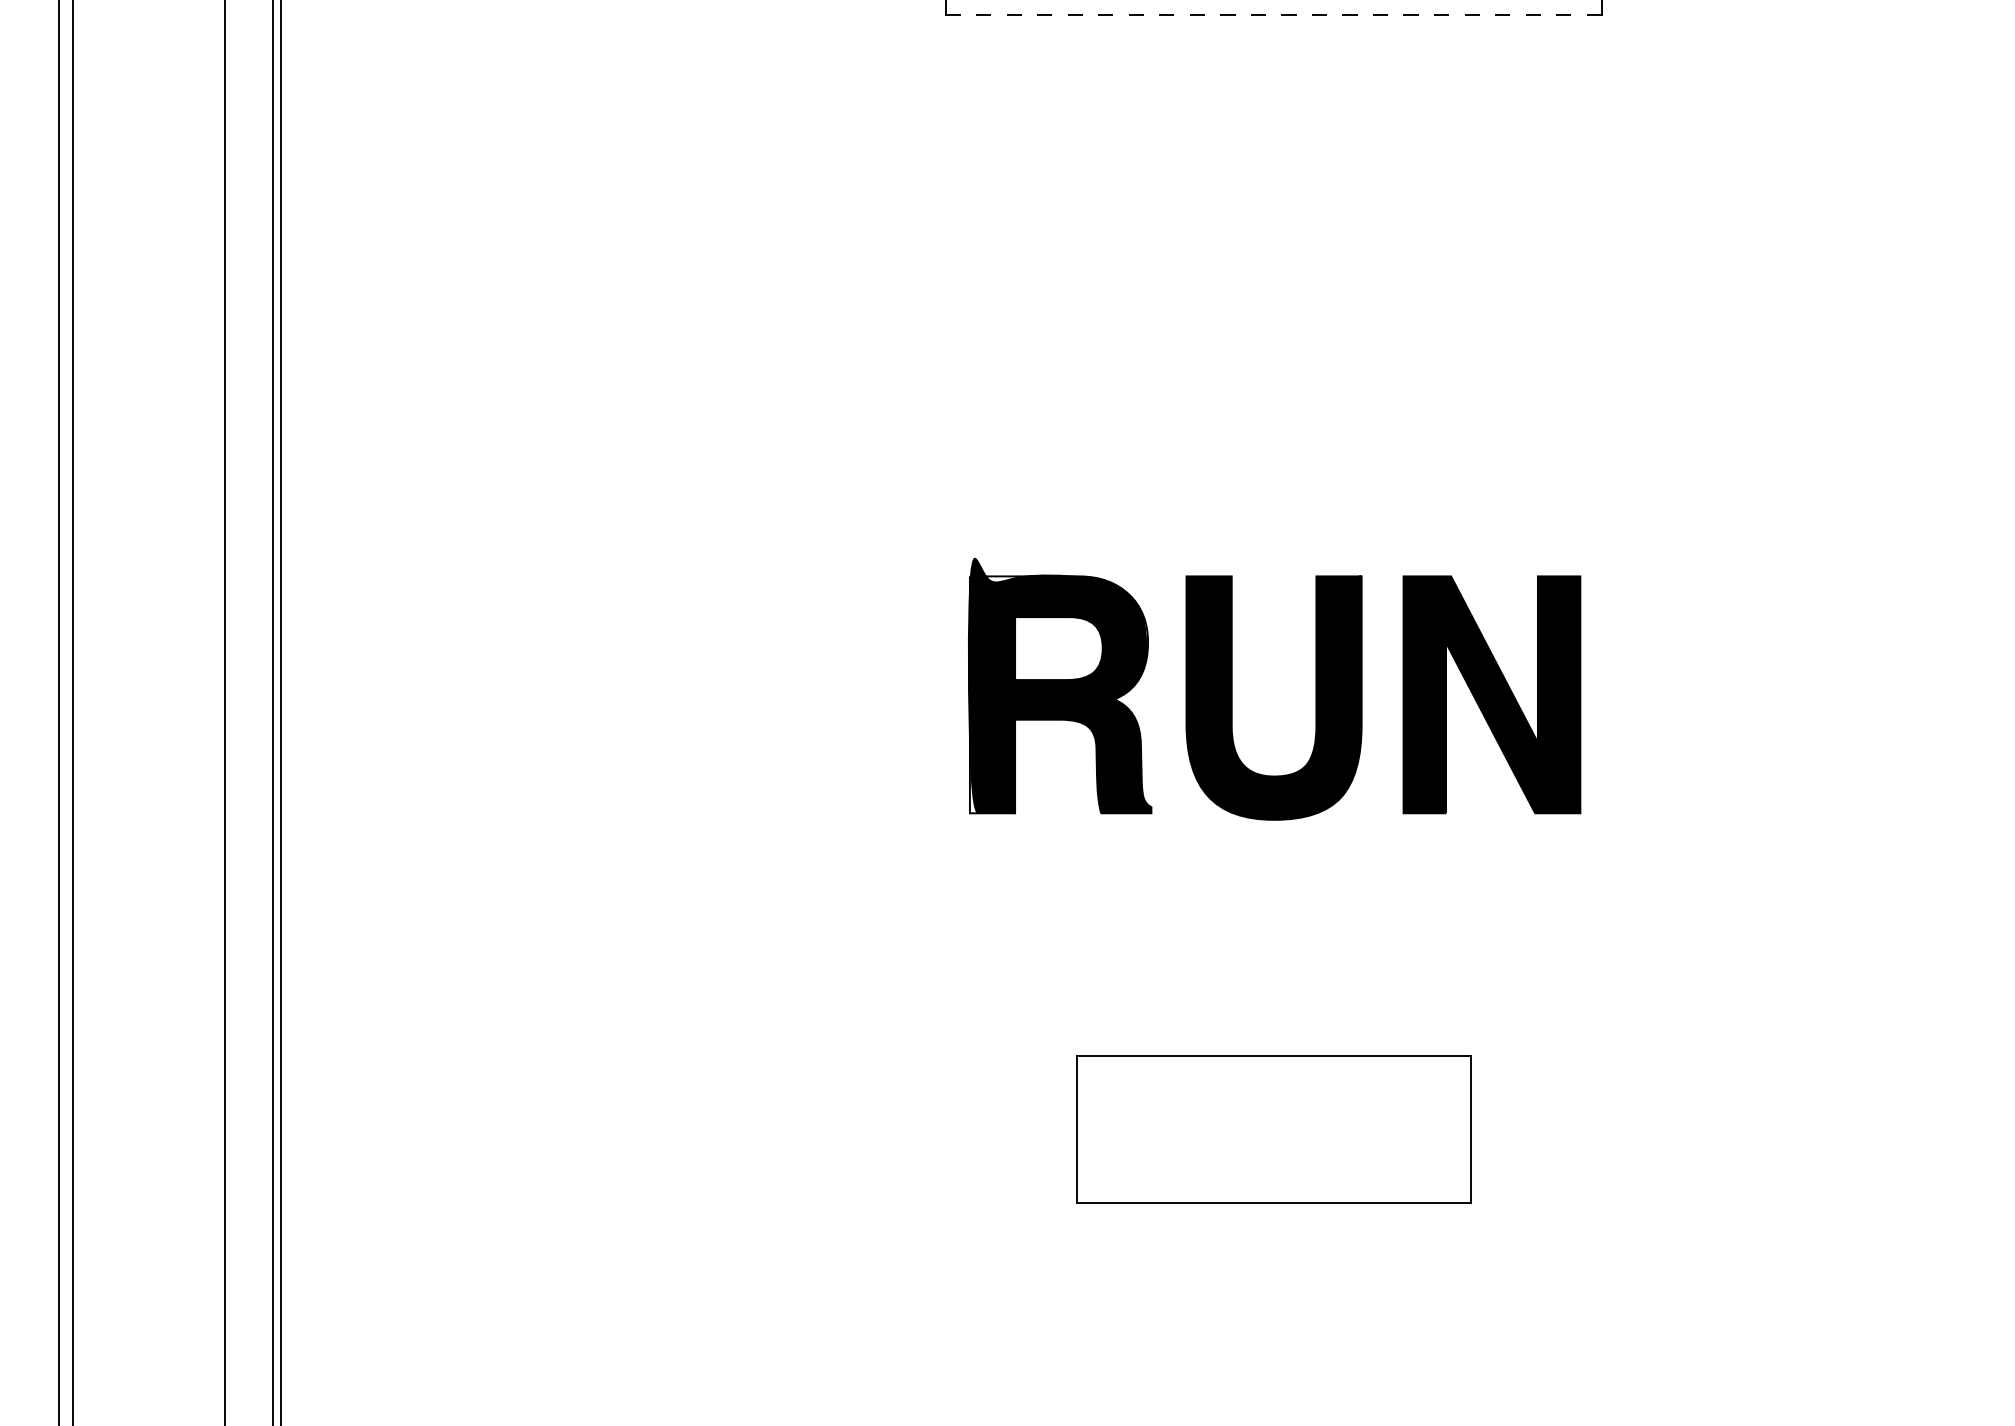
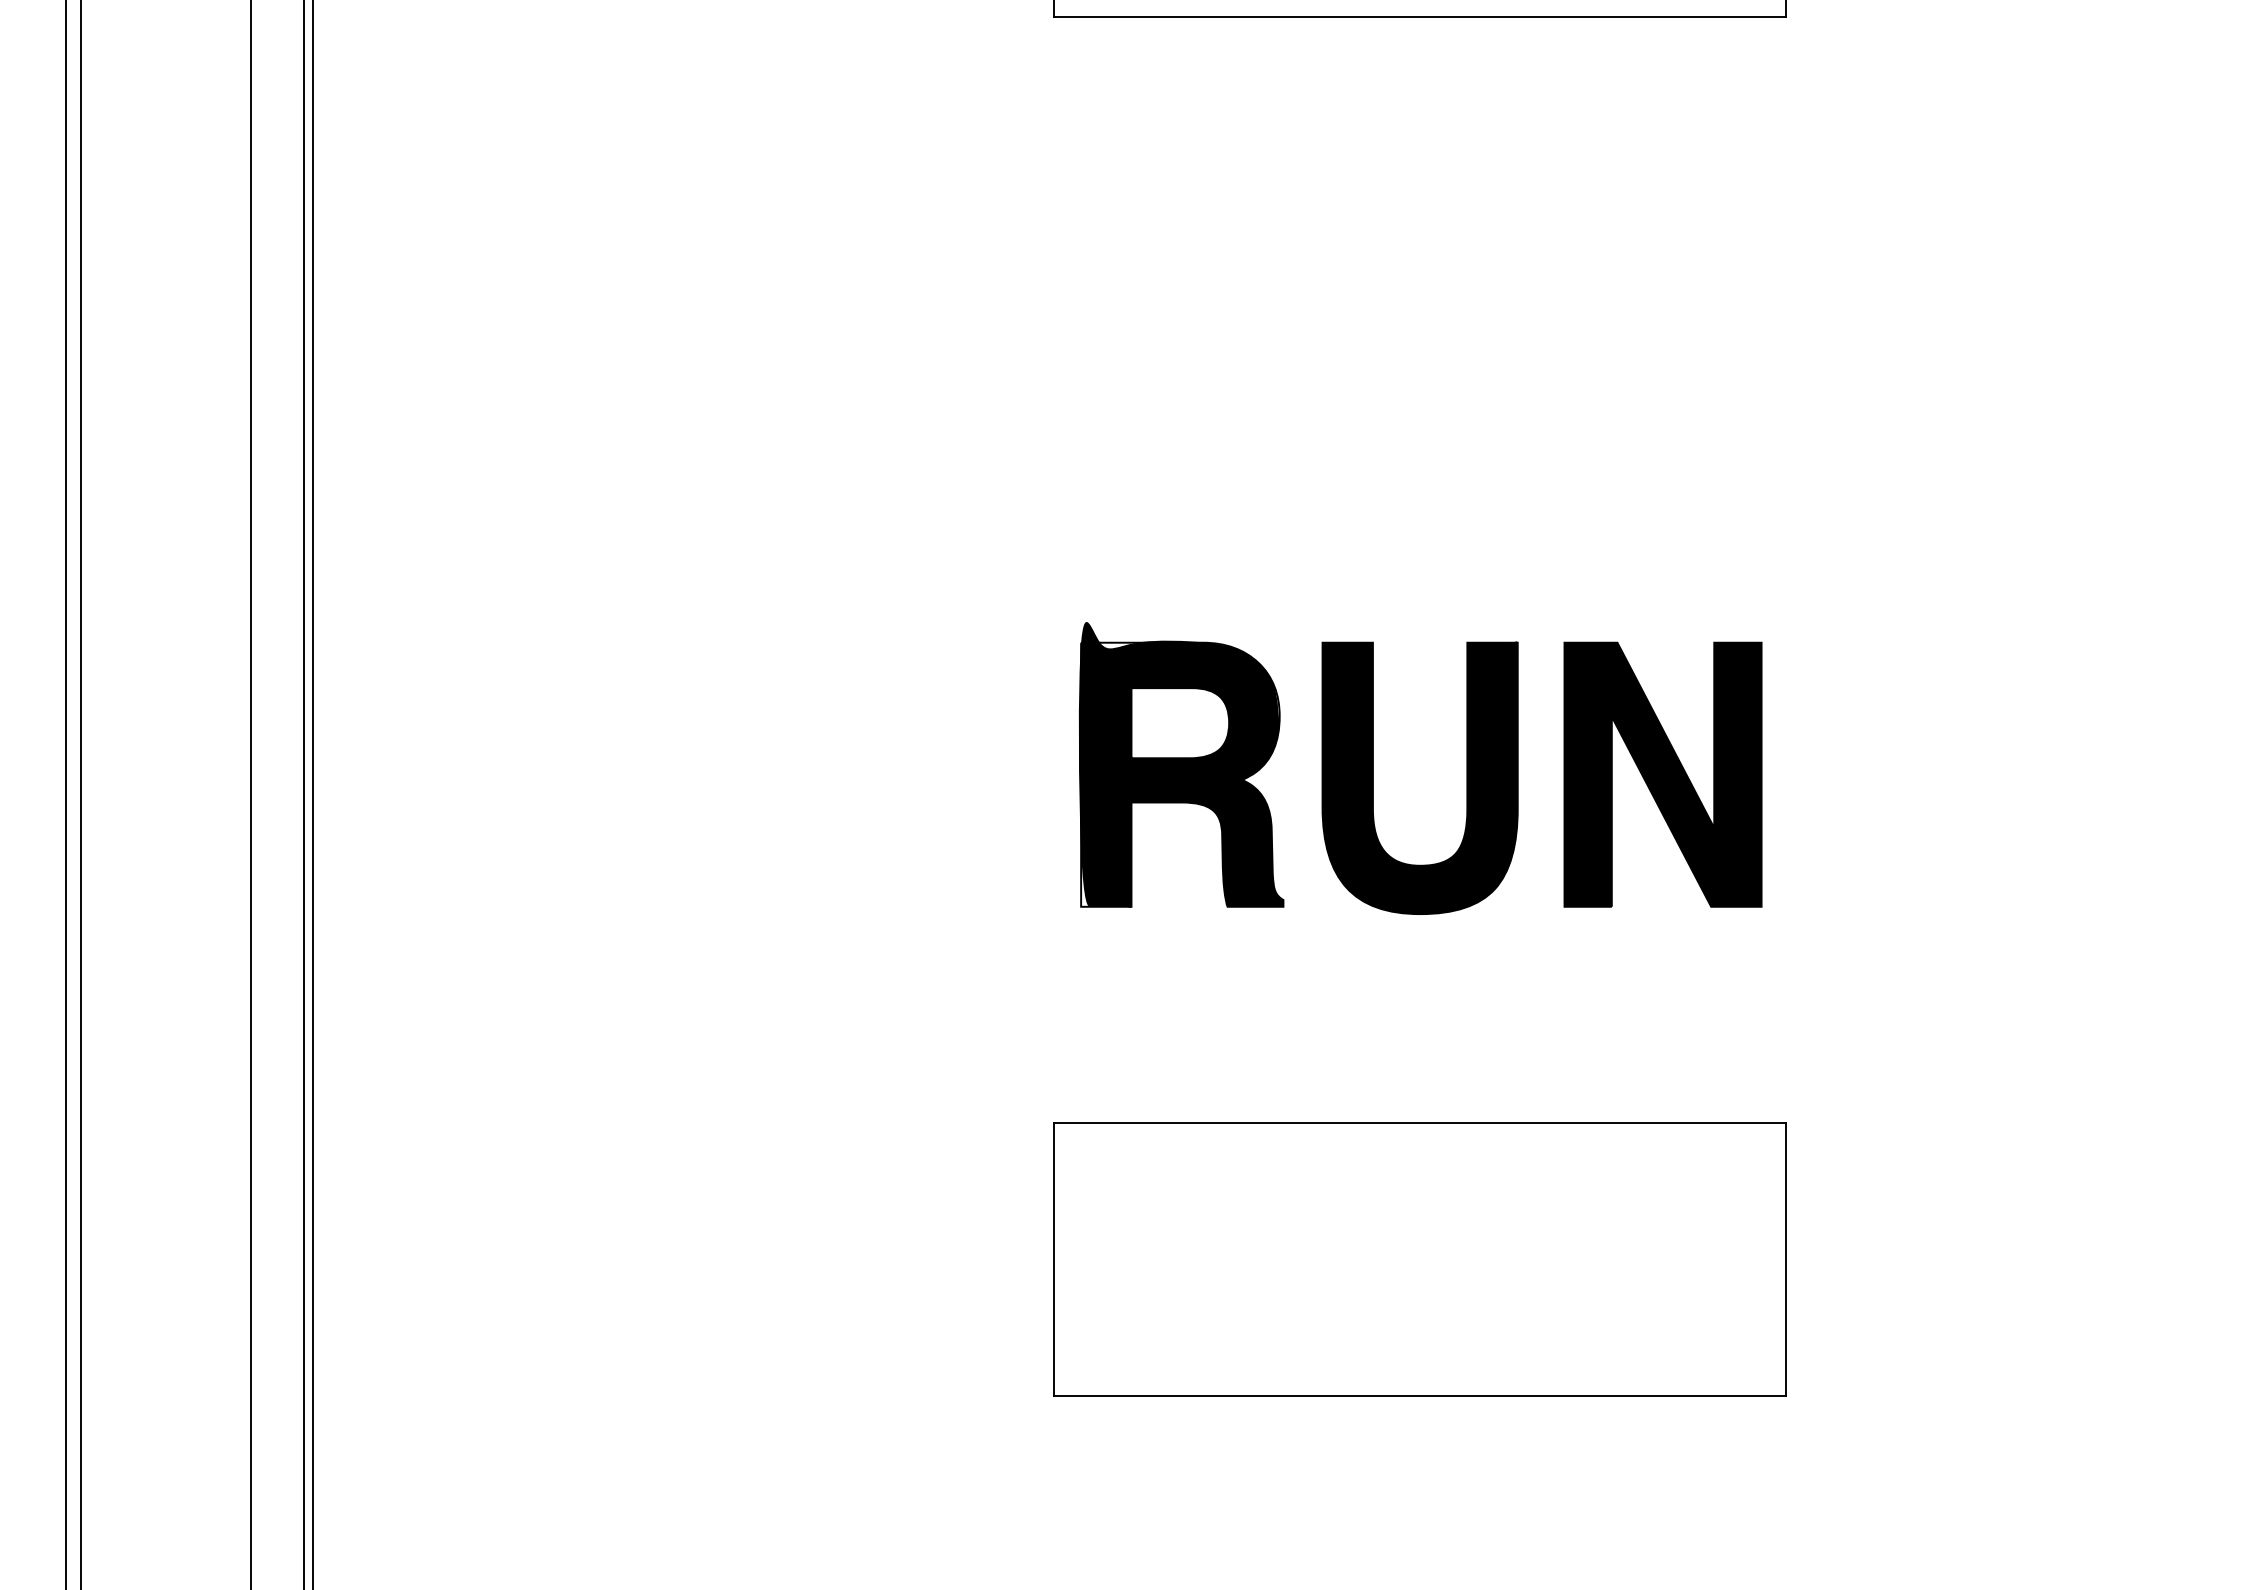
line: (1273, 15) -> (1419, 17), dashed -> solid
part: (1273, 1129) -> (1419, 1259), size x1.67

